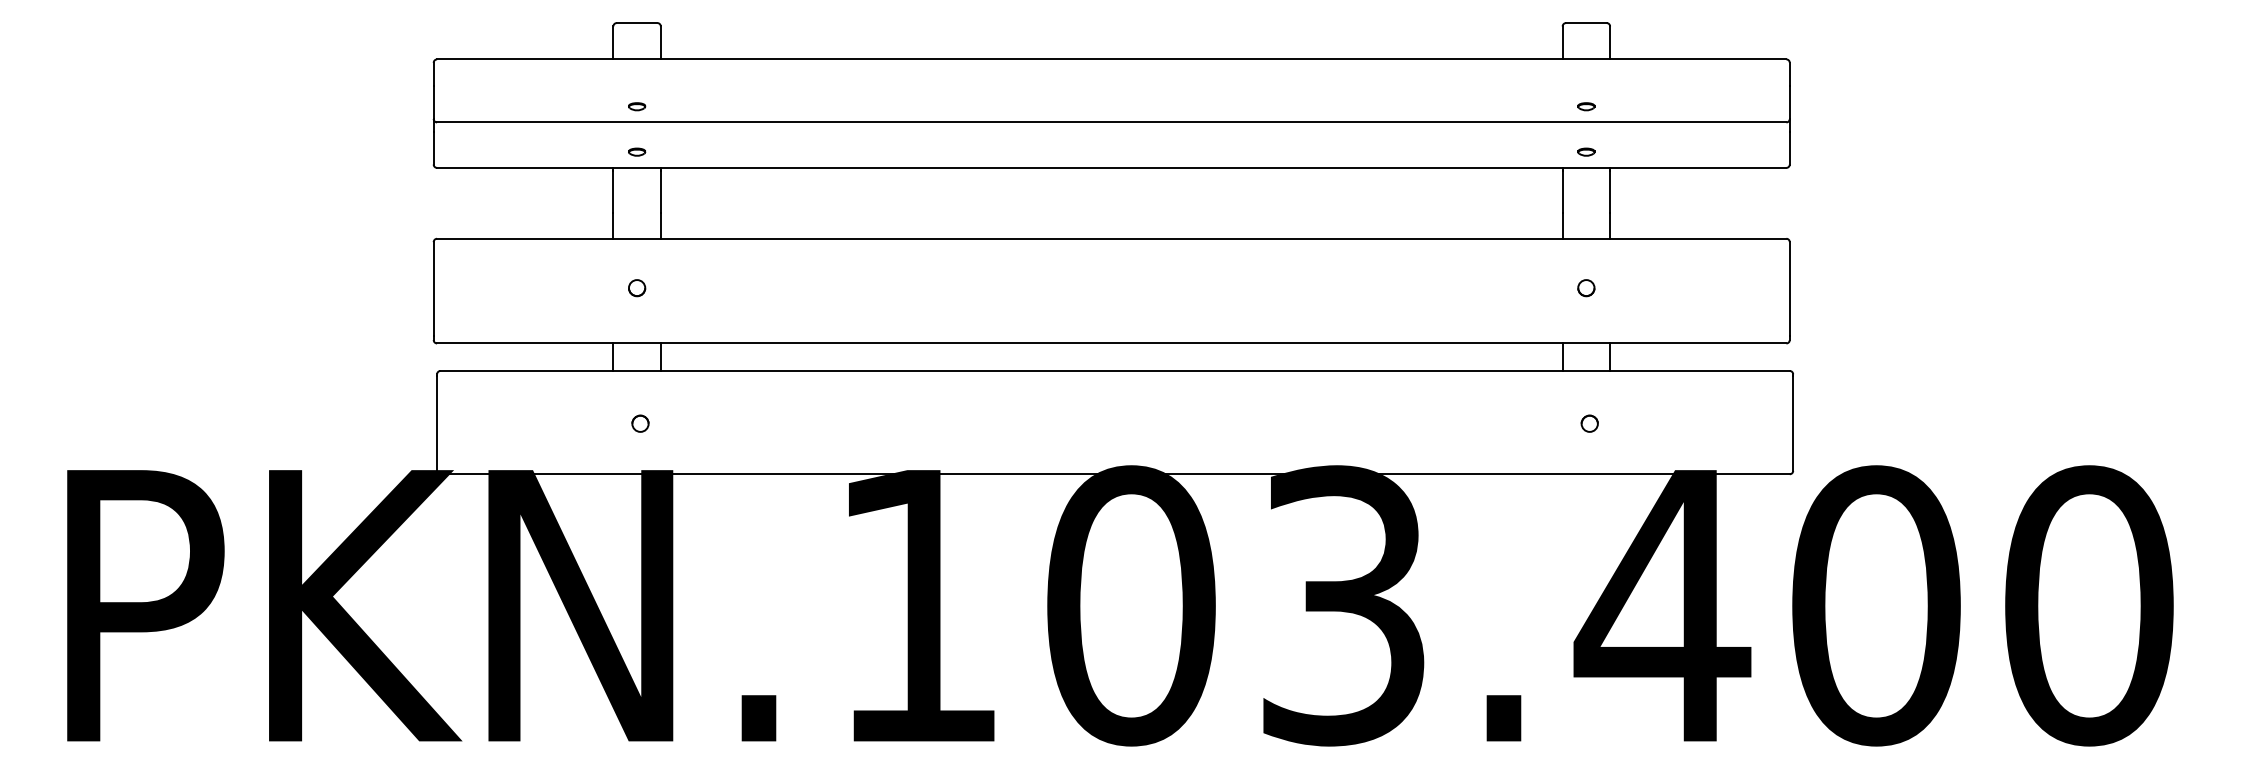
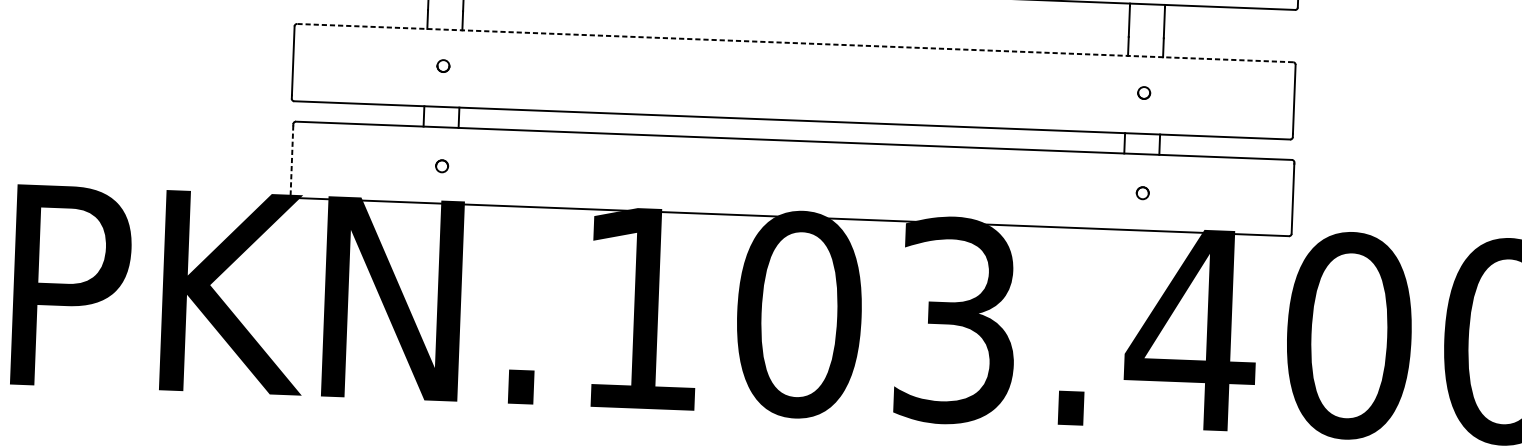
line: (1111, 238) -> (795, 42), solid -> dashed
line: (437, 424) -> (292, 161), solid -> dashed

